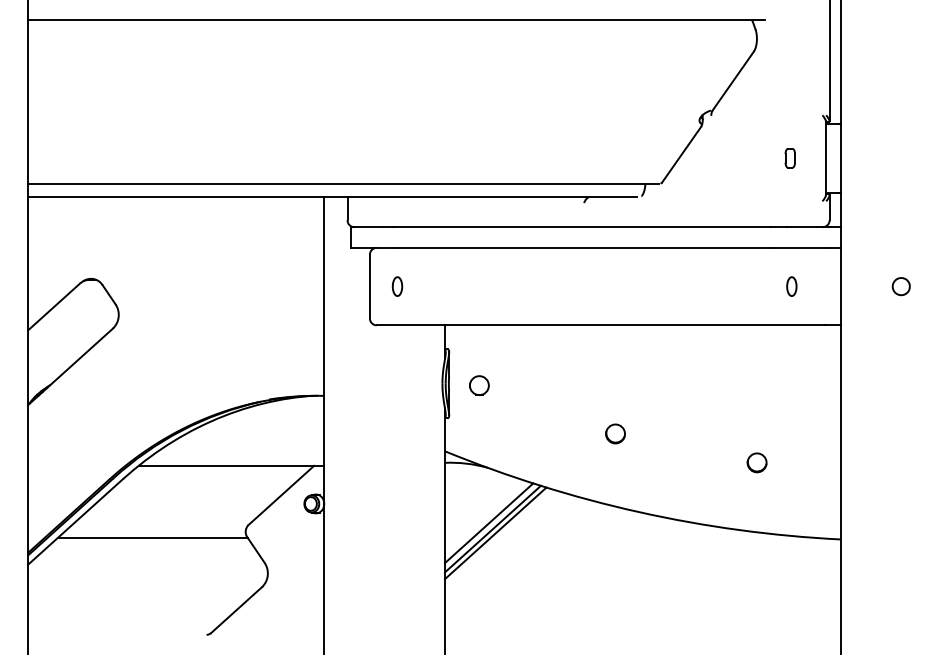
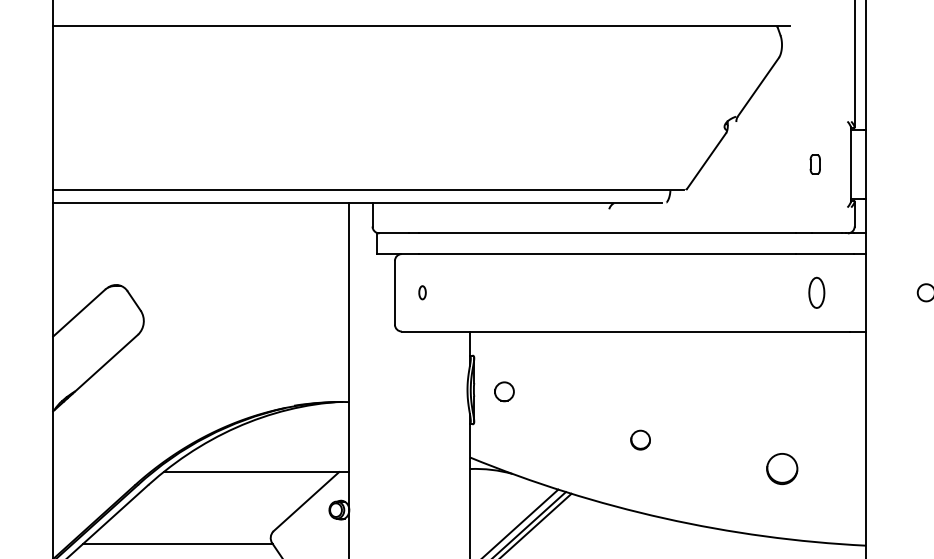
part: (397, 286) -> (422, 292), size x0.7
part: (791, 286) -> (816, 292), size x1.6
part: (756, 462) -> (781, 468), size x1.6

